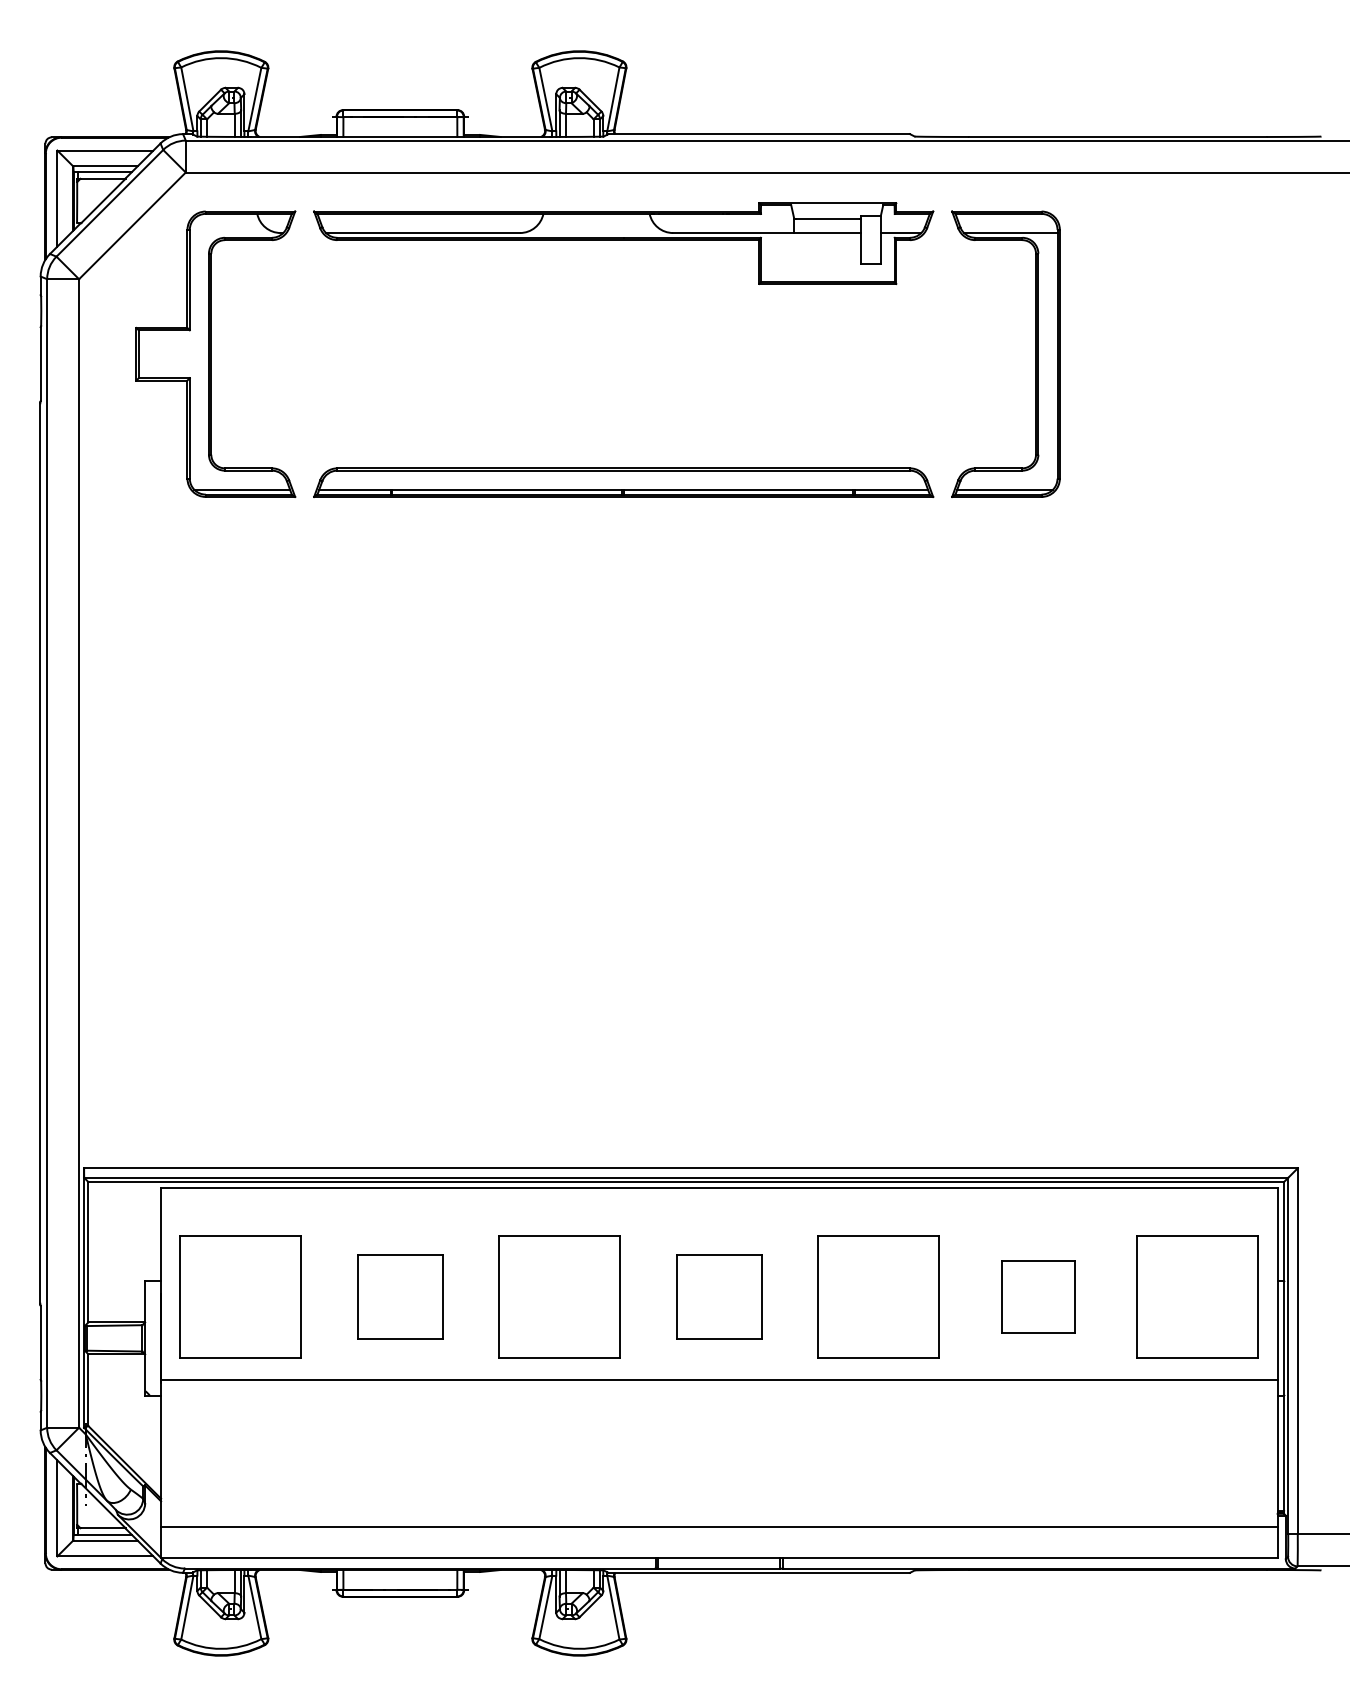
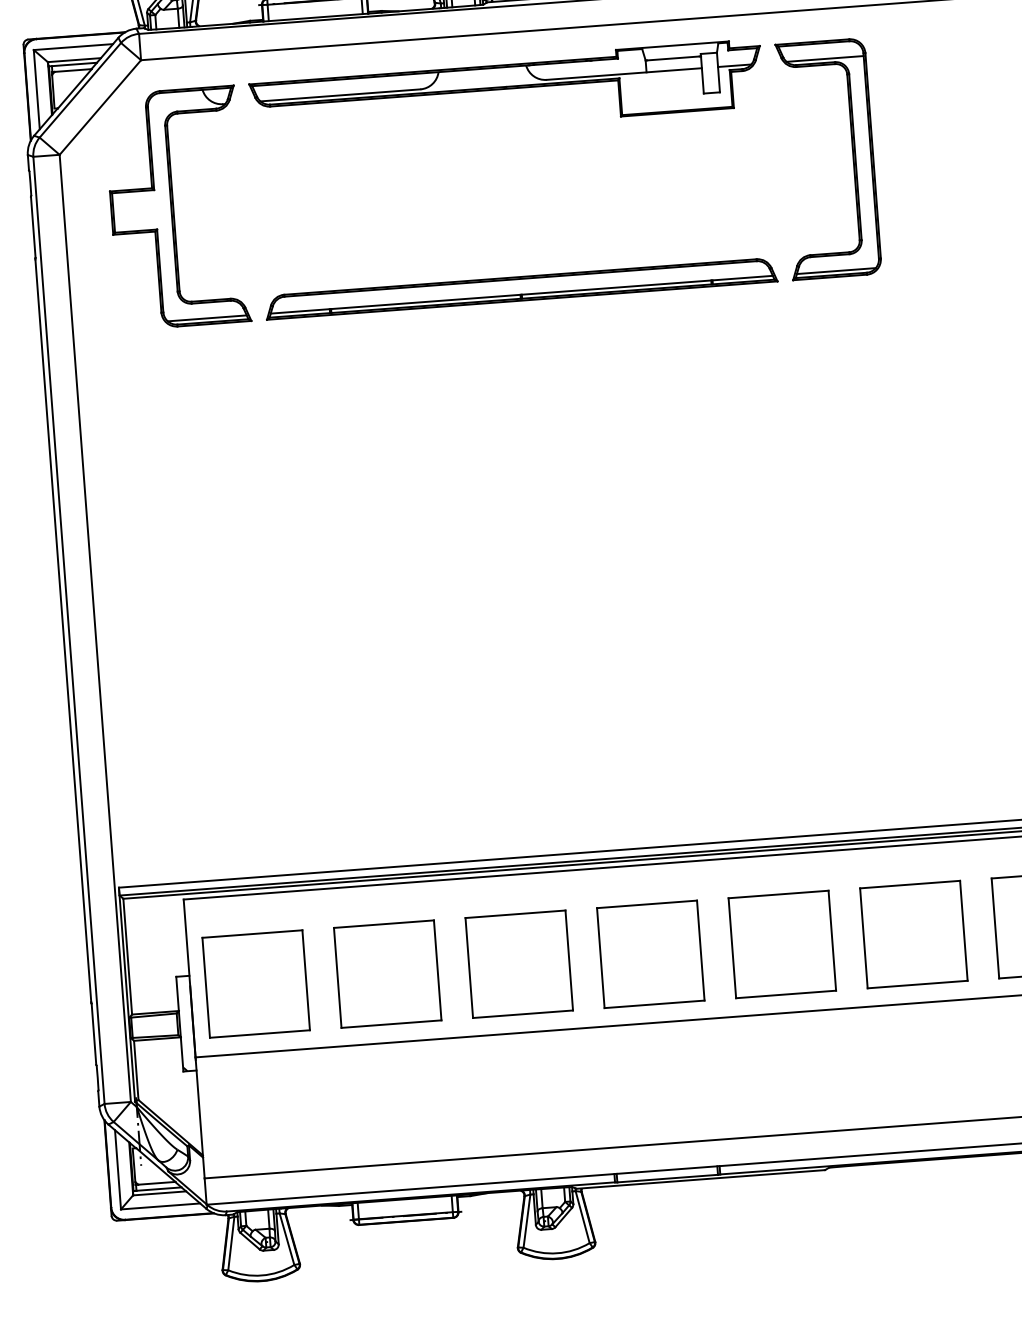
part: (400, 1296) -> (387, 973), size x1.43
part: (719, 1296) -> (650, 954), size x1.43
part: (1038, 1296) -> (913, 934), size x1.67

